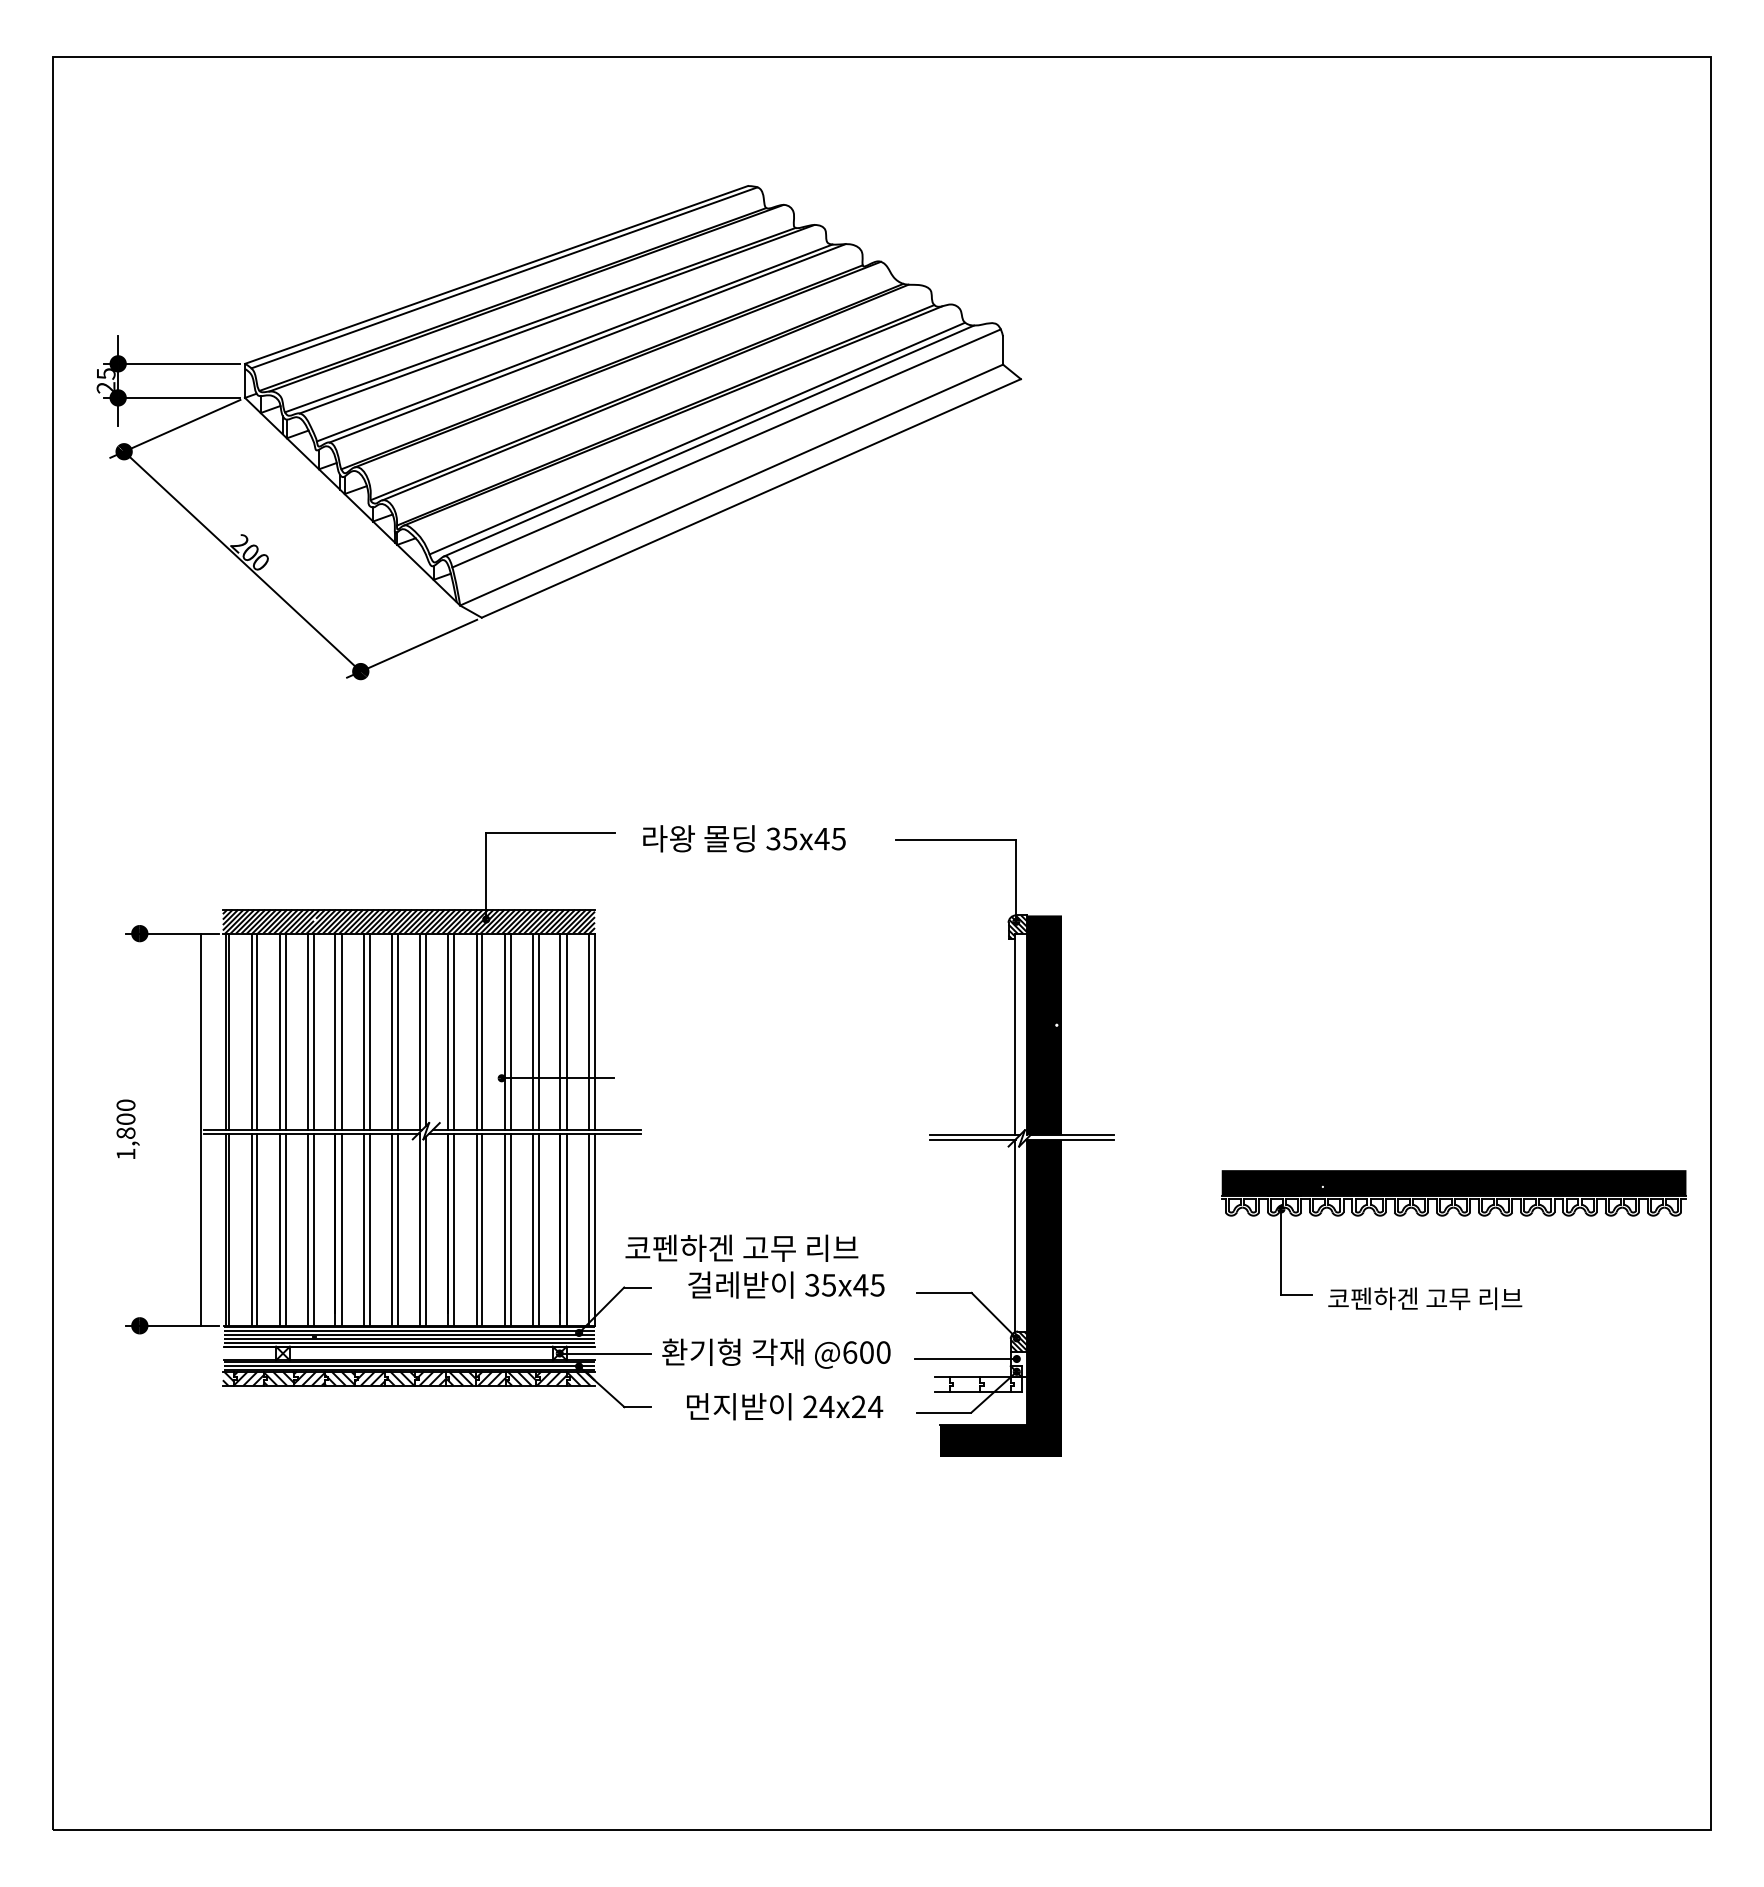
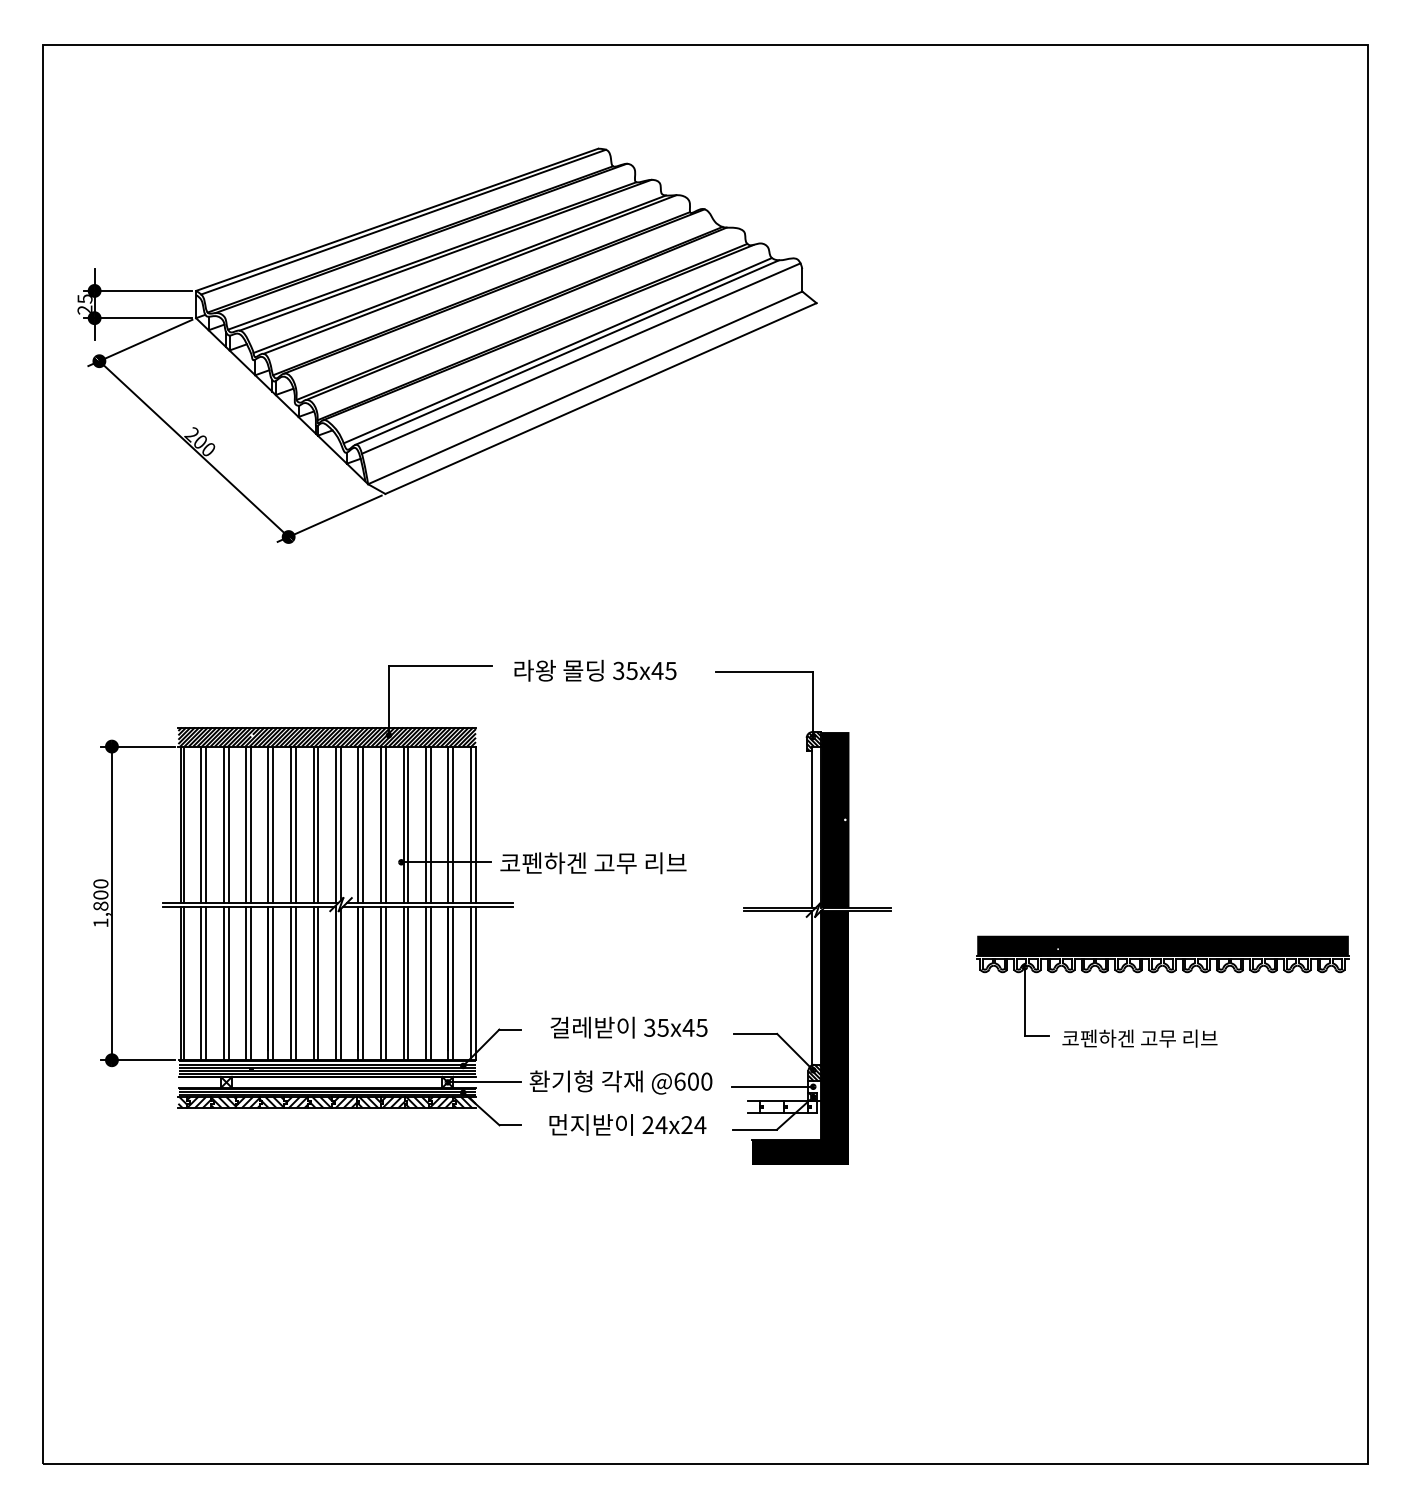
line: (200, 1129) -> (111, 903), moved
text: (741, 1248) -> (593, 863), moved

